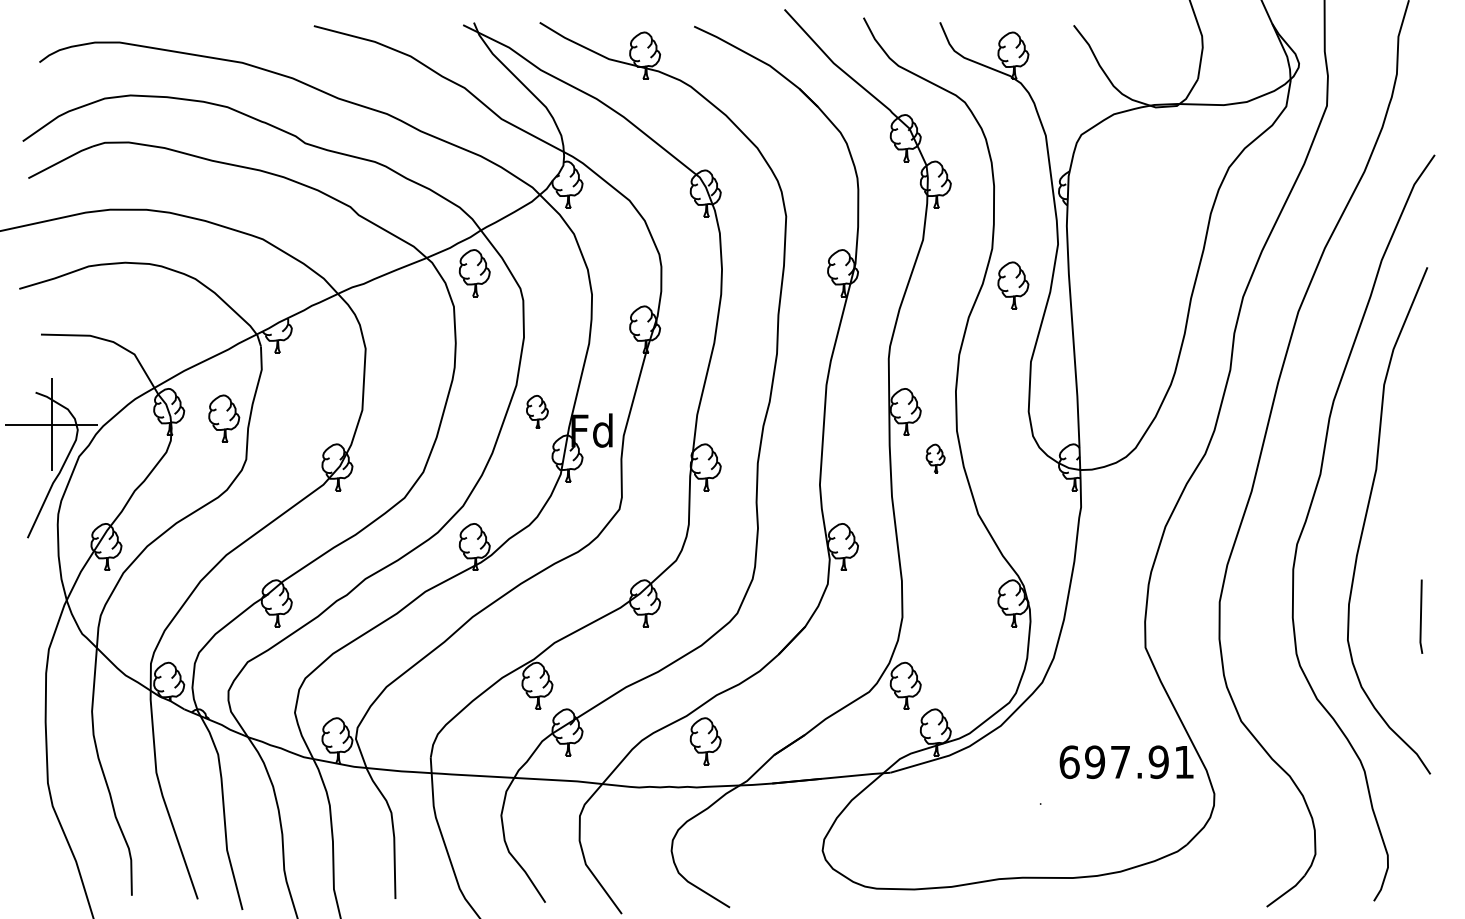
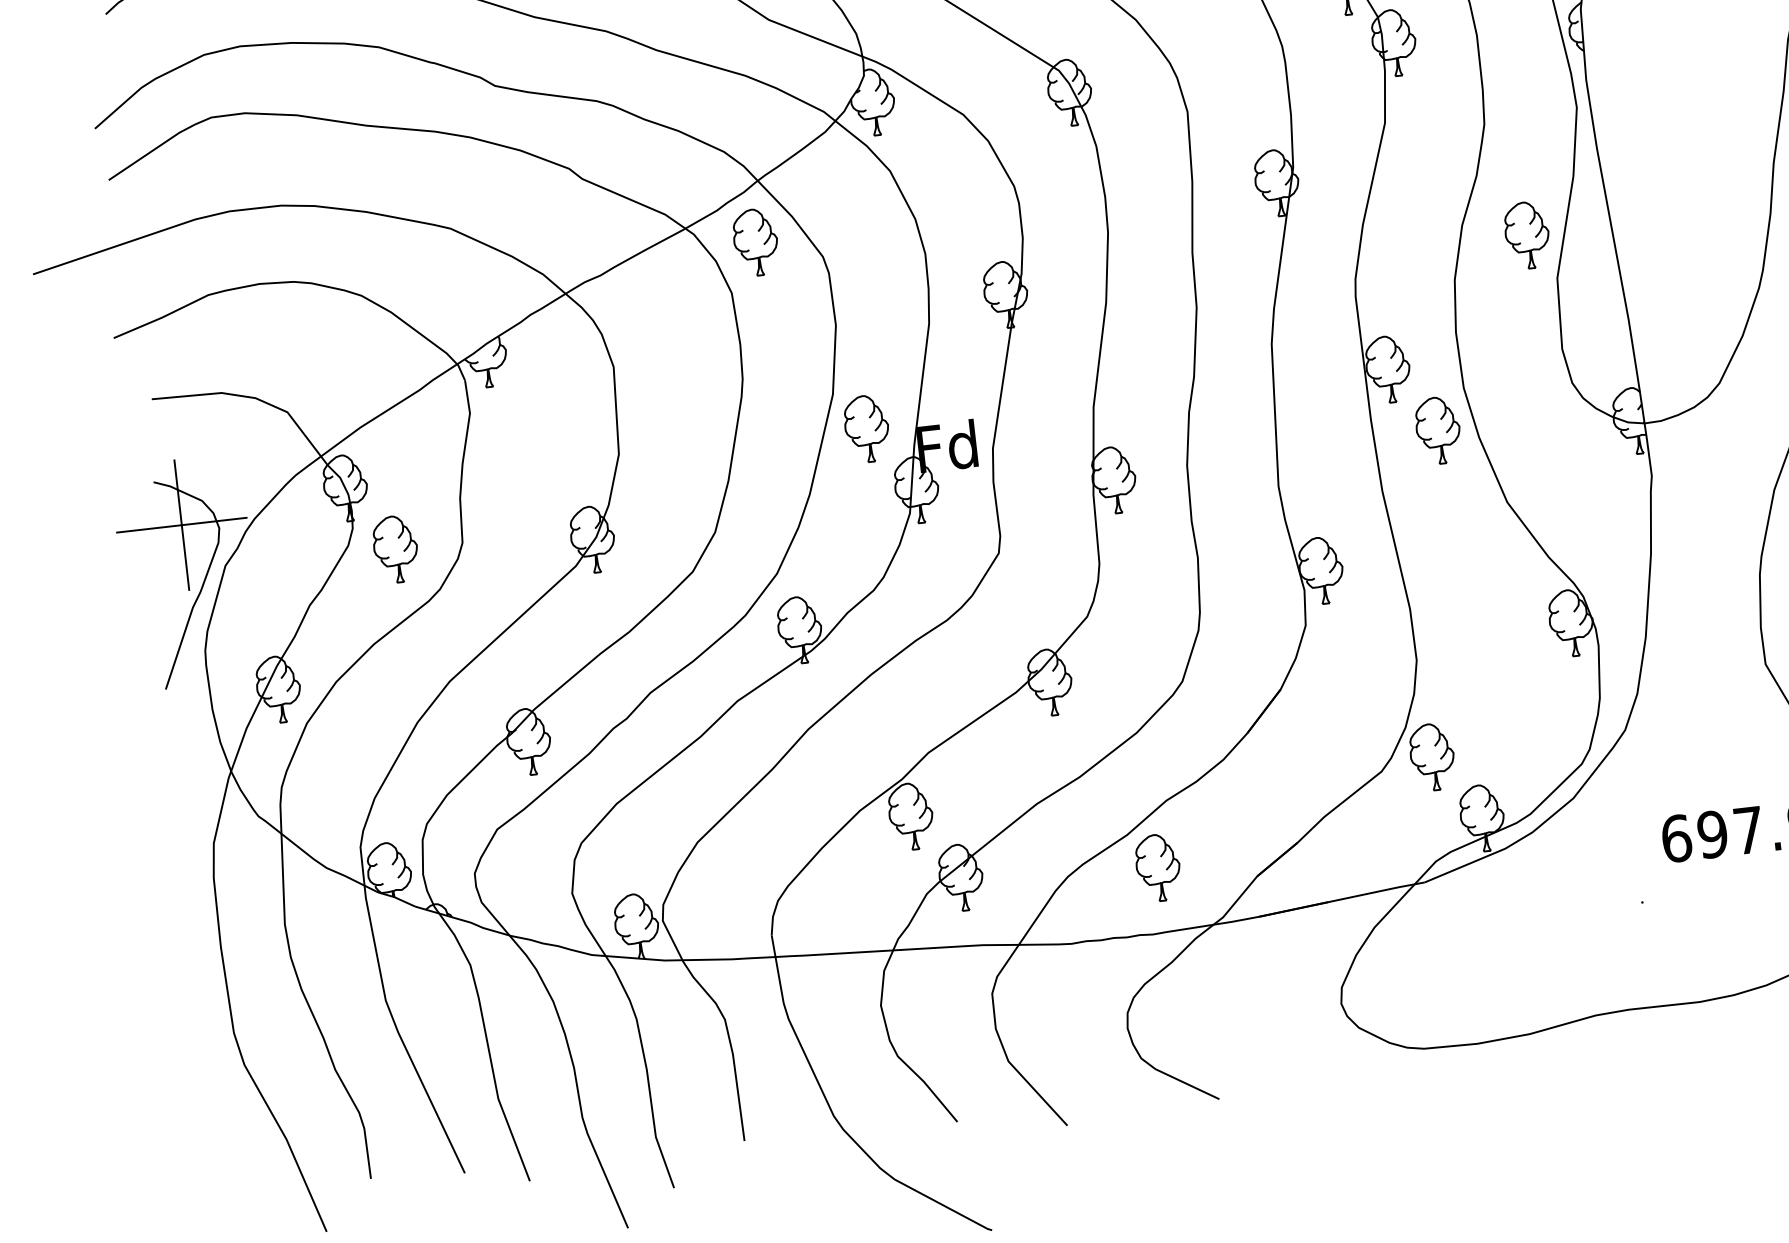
part: (1013, 285) -> (1527, 235), moved
part: (537, 411) -> (866, 428), size x1.43
part: (224, 418) -> (396, 549), moved
part: (935, 458) -> (1437, 430), size x1.67

